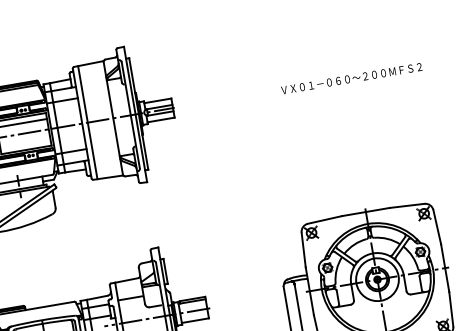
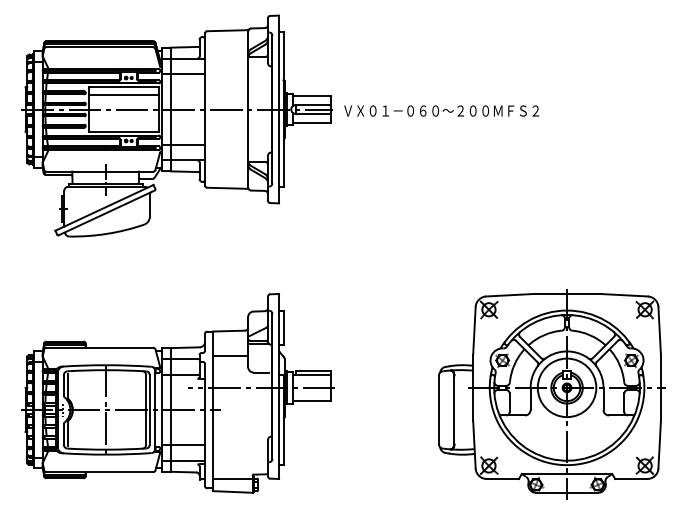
text: (351, 78) -> (441, 110), moved
line: (87, 122) -> (212, 109), removed

